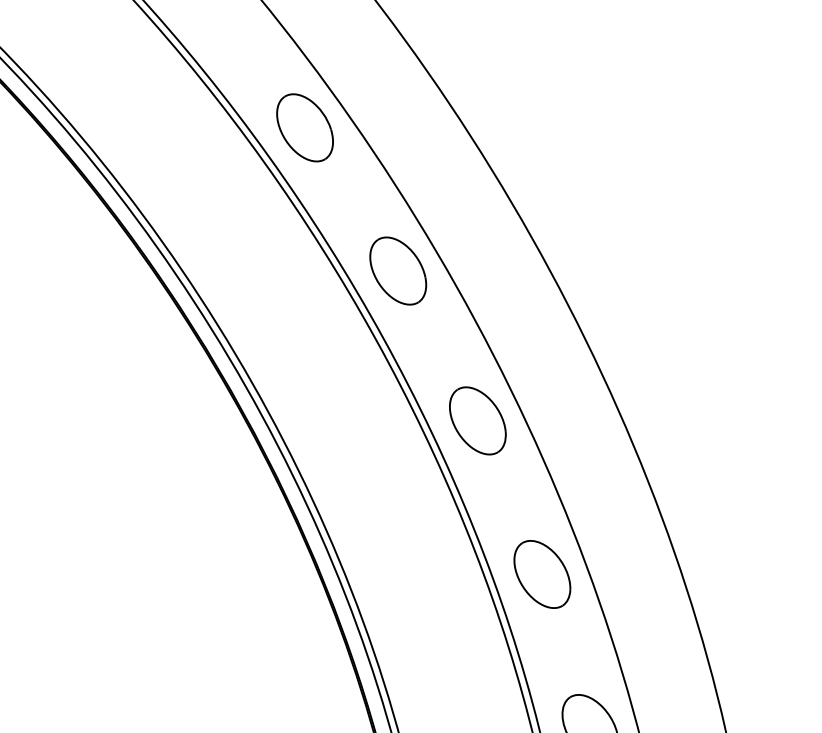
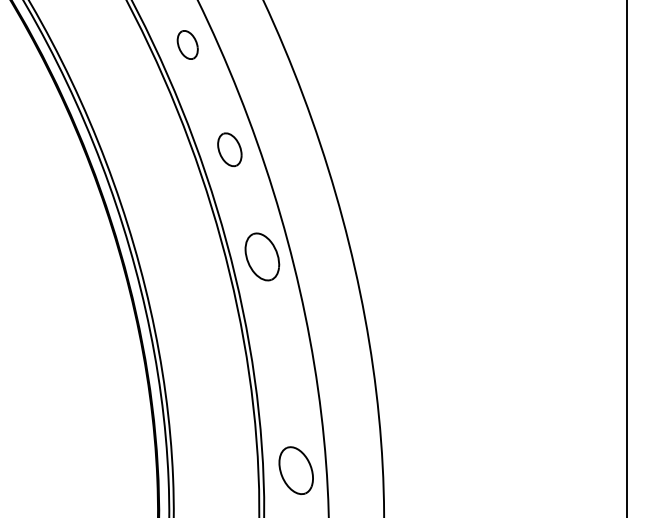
part: (304, 127) -> (187, 44), size x0.6
part: (397, 270) -> (229, 149), size x0.7
part: (542, 574) -> (284, 364), removed

